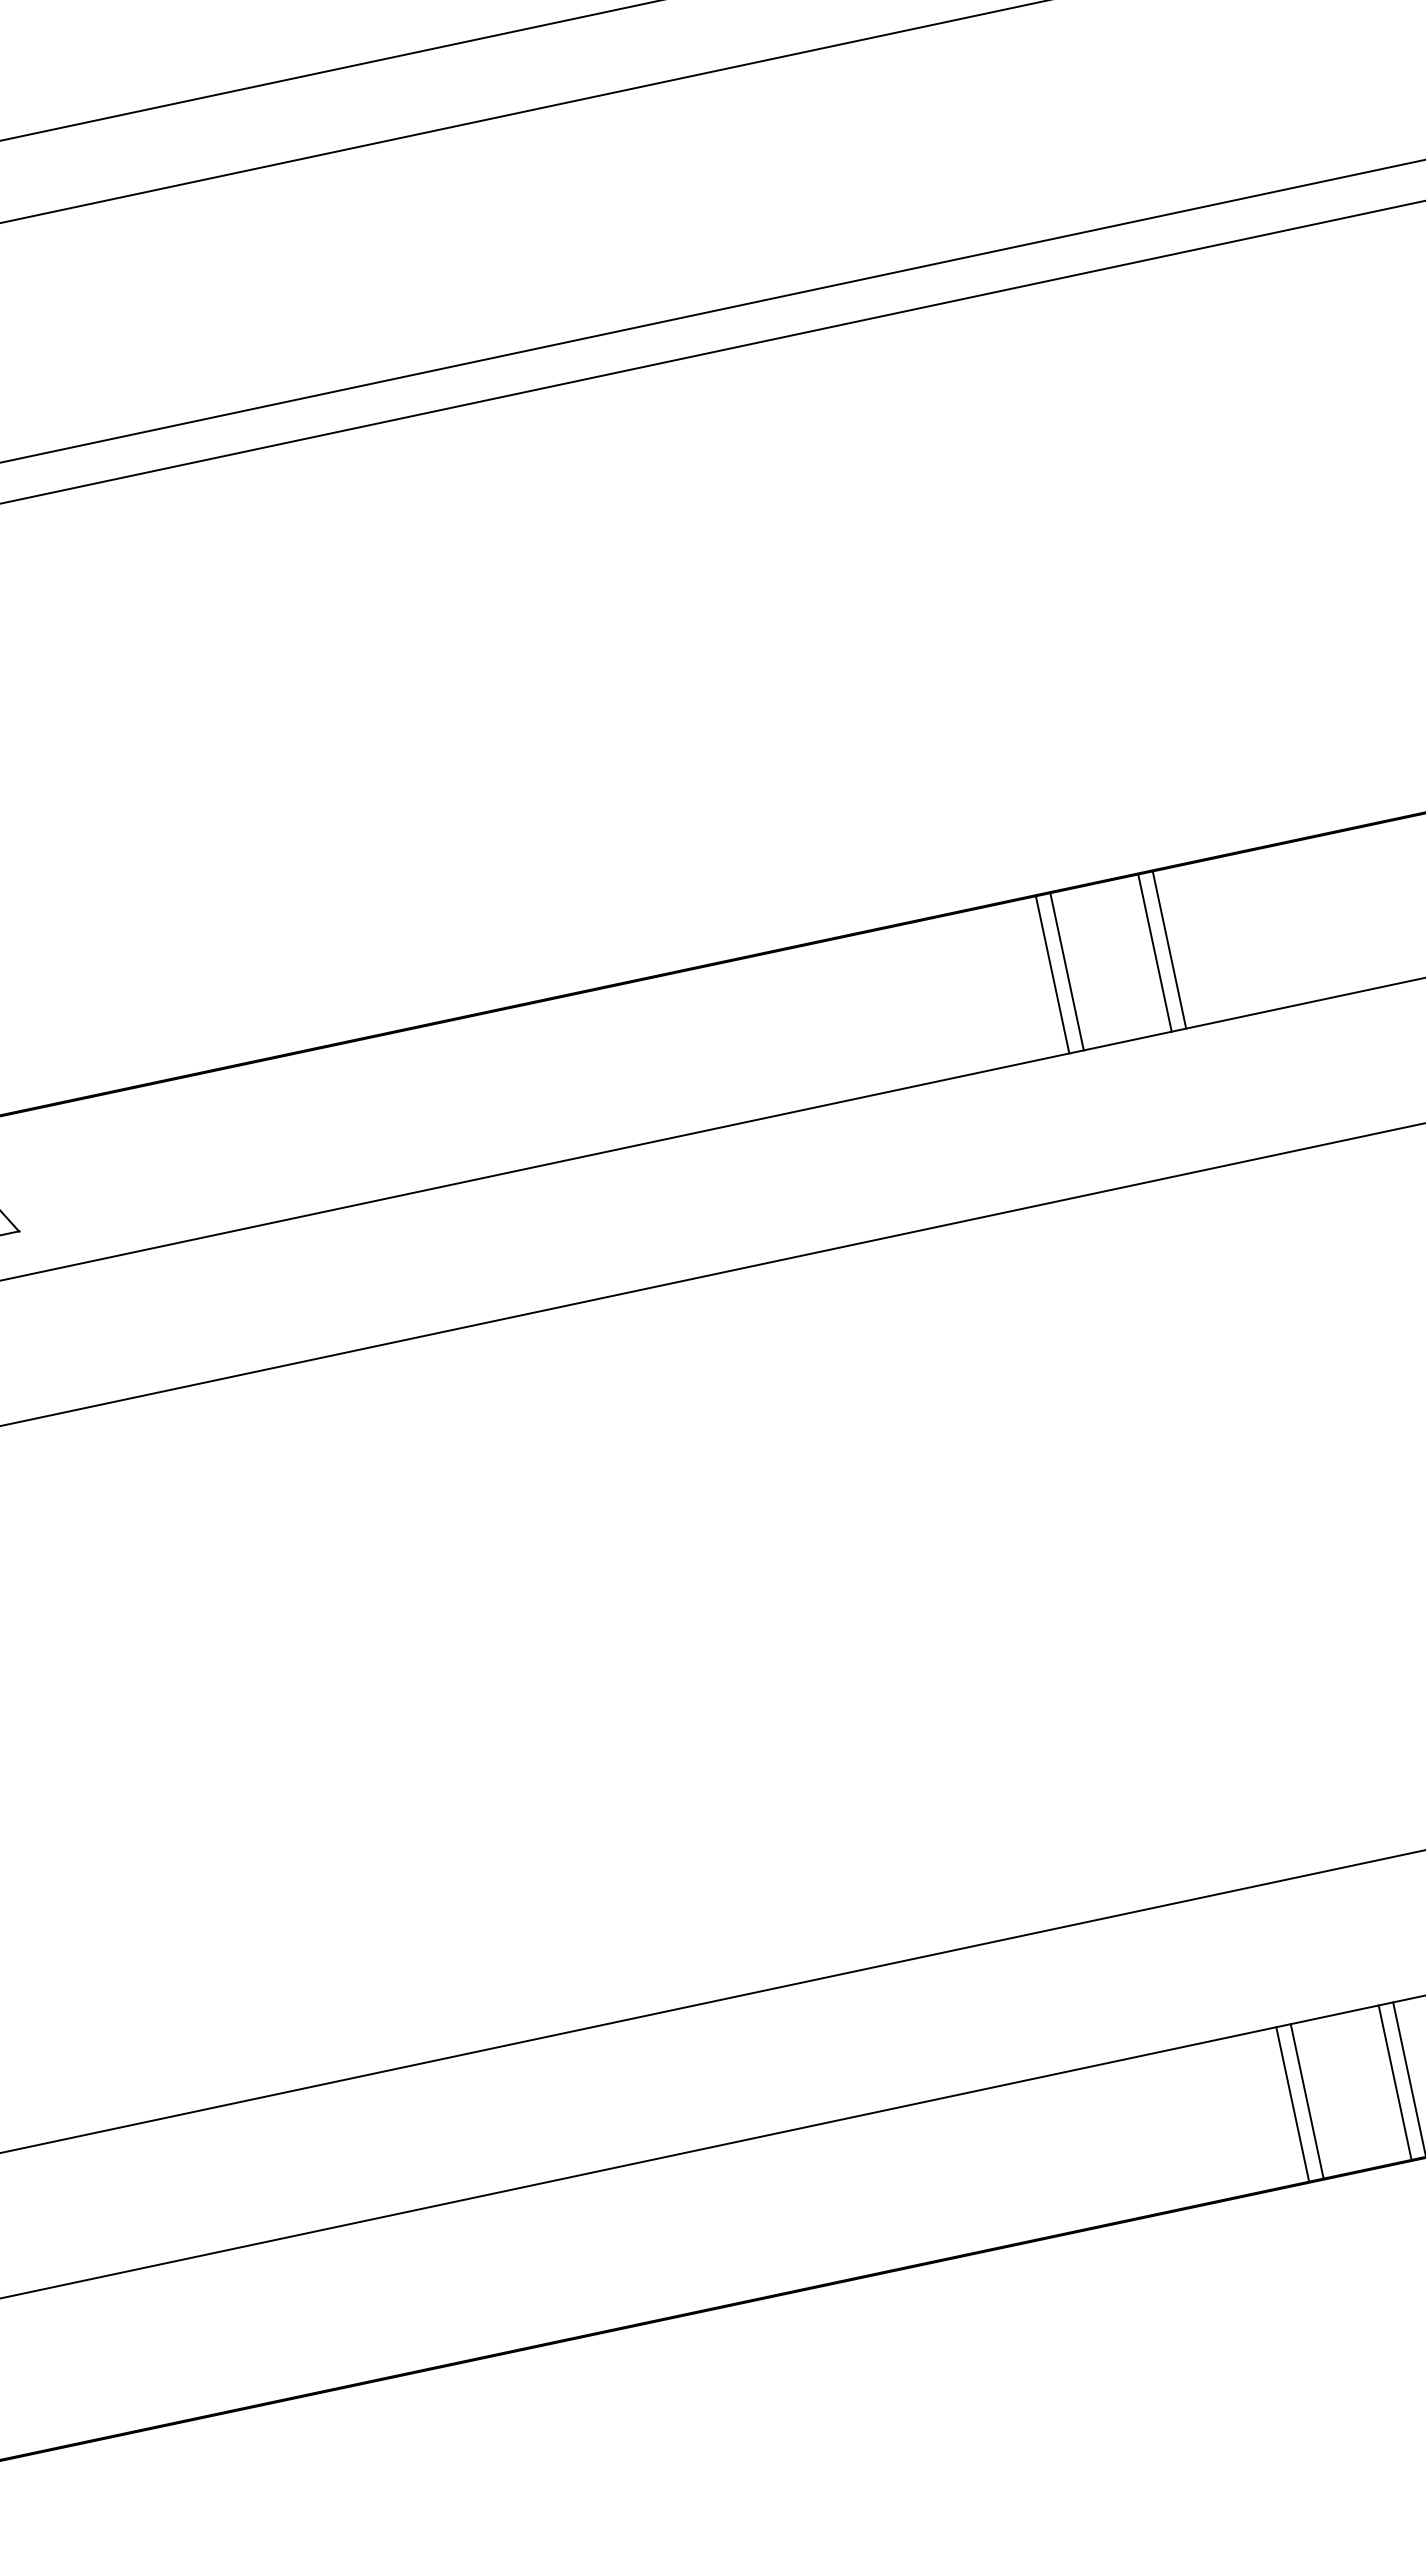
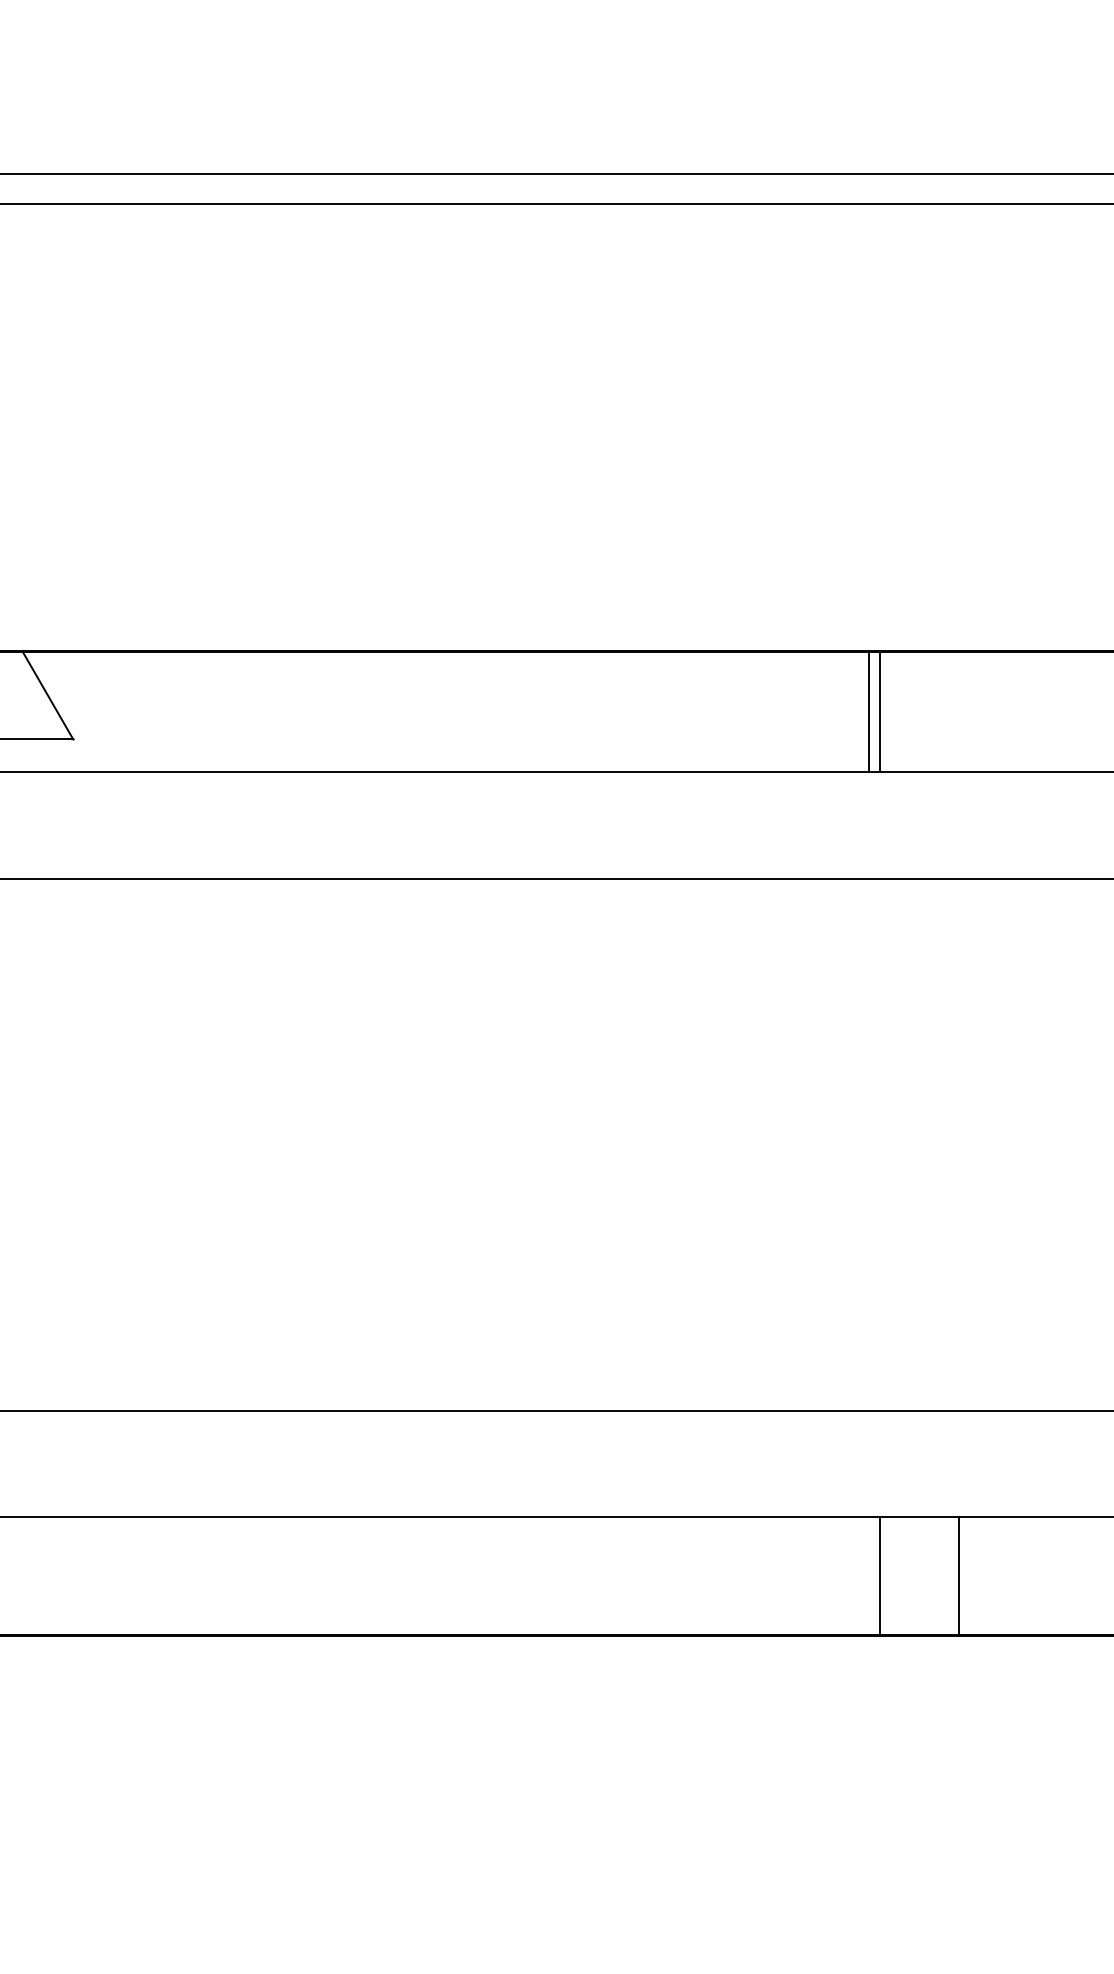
line: (1169, 950) -> (958, 712), removed
line: (1154, 953) -> (947, 712), removed
line: (1394, 2083) -> (947, 1576), removed
line: (1292, 2104) -> (869, 1576), removed

